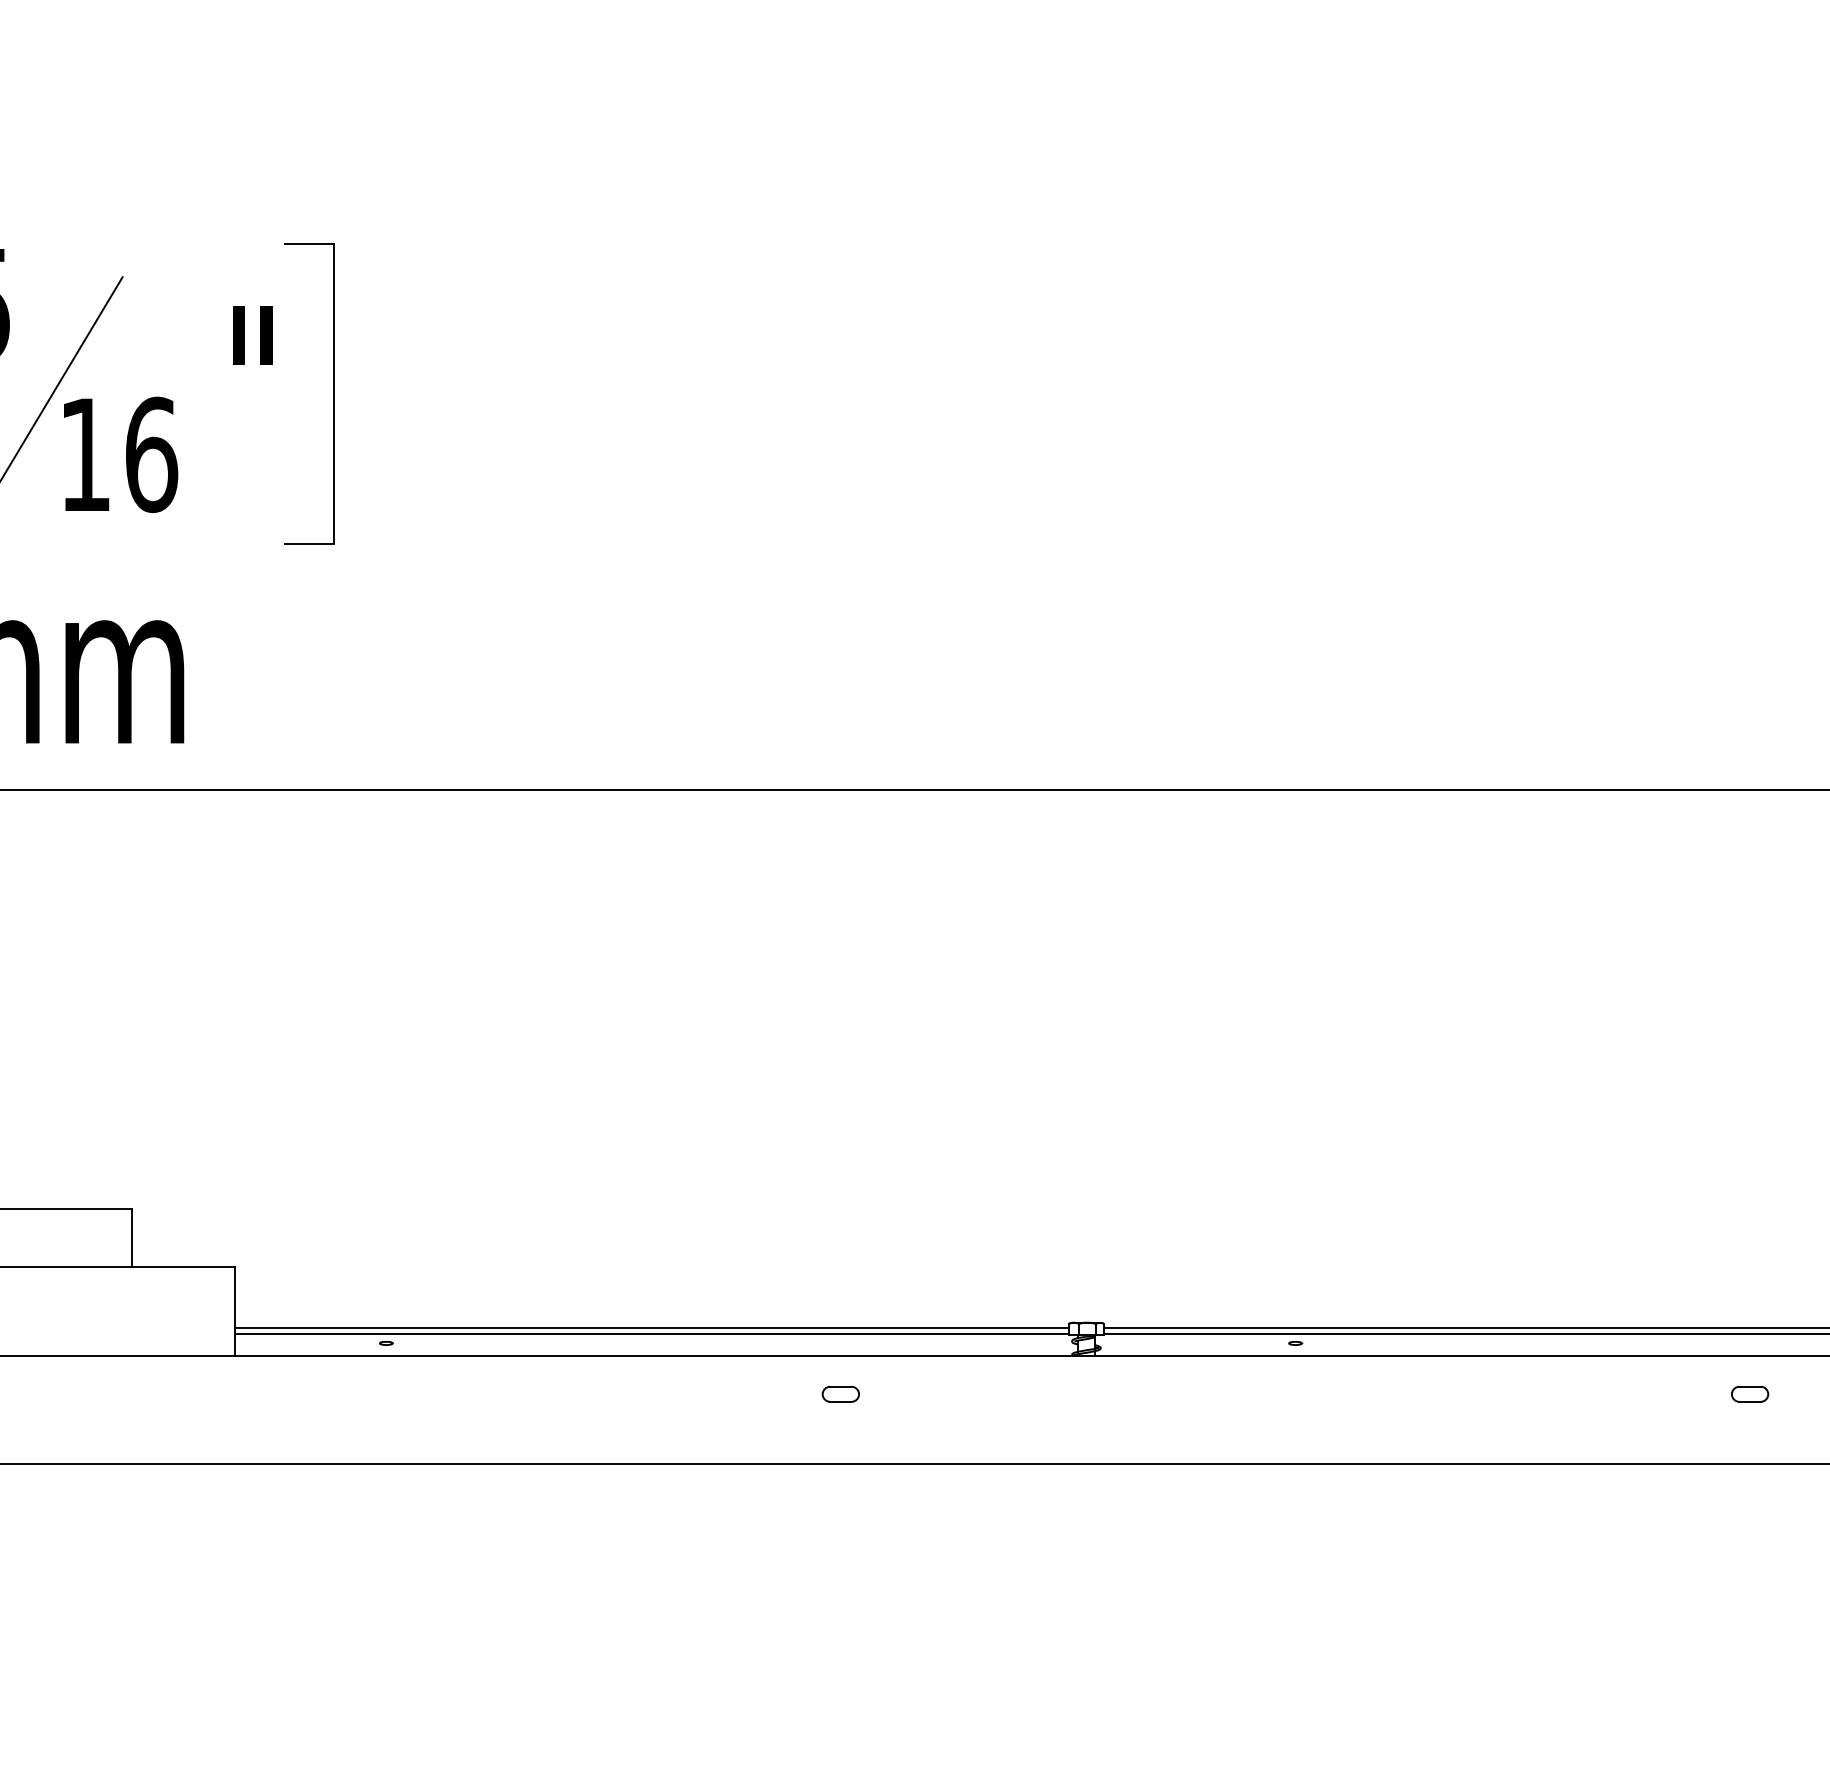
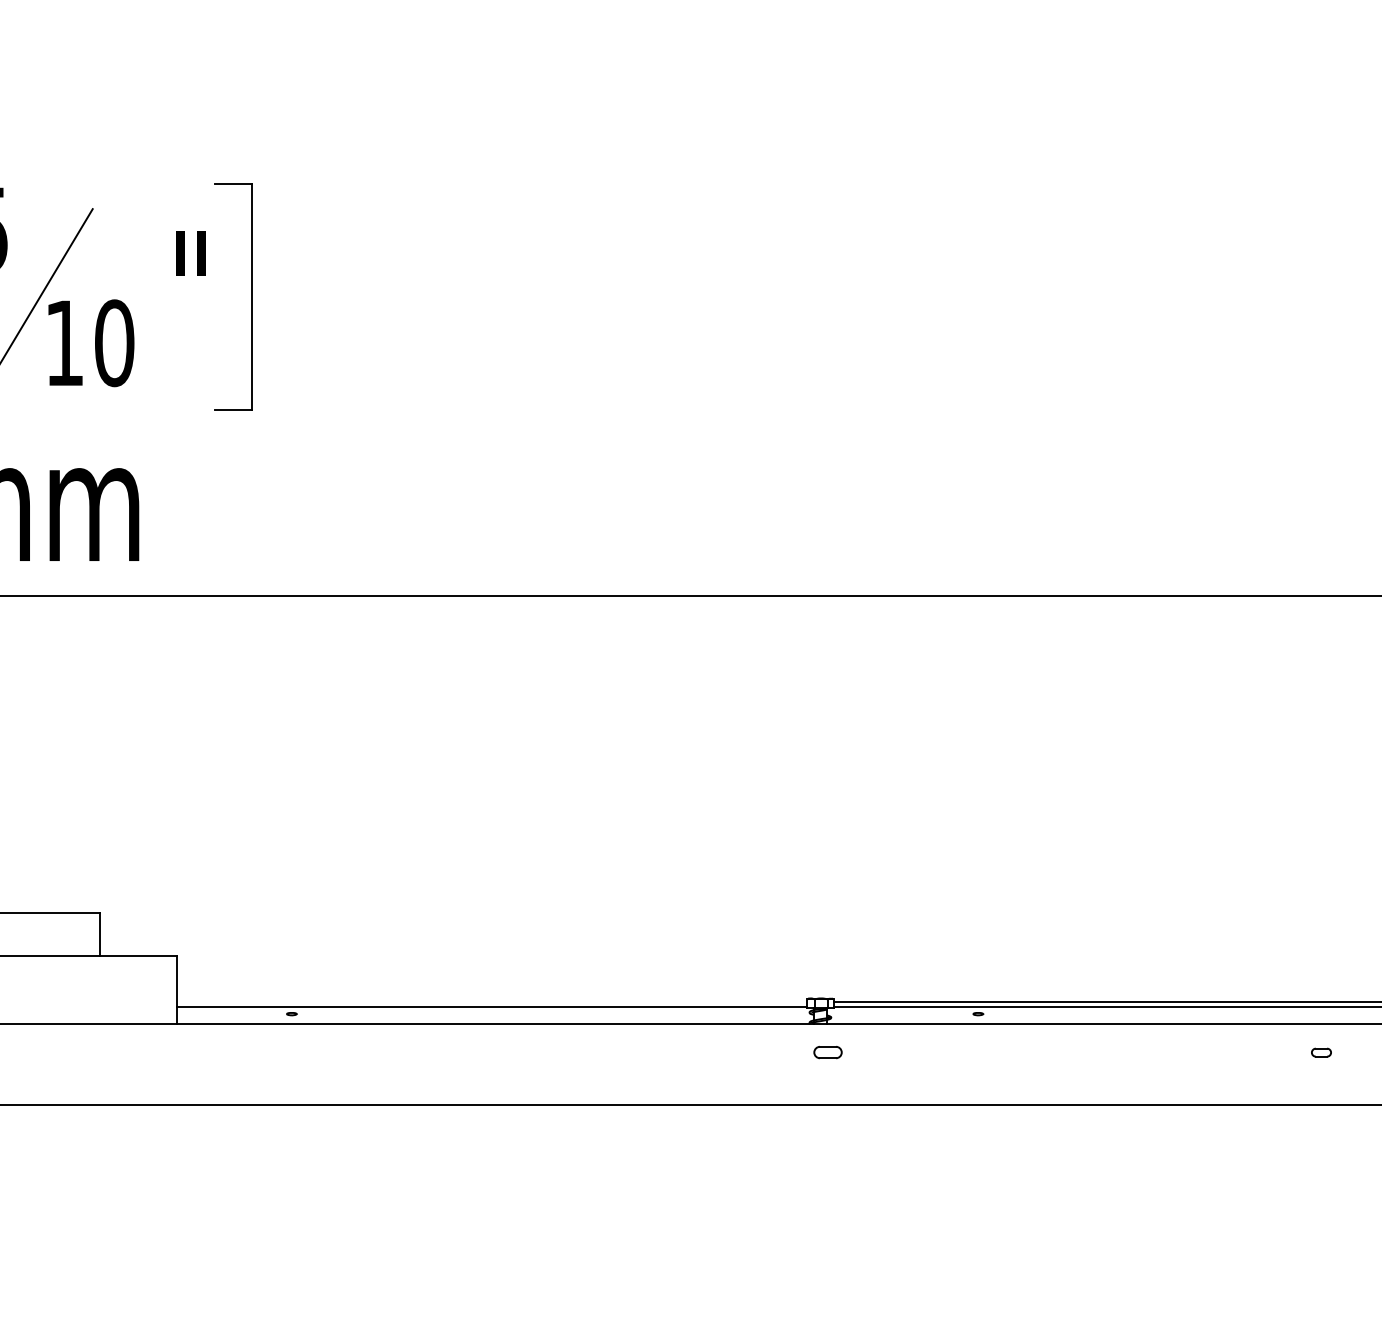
text: (151, 455) -> (114, 343), 16 -> 10
line: (652, 1328) -> (492, 1002), removed
part: (840, 1394) -> (827, 1052), moved
part: (1750, 1394) -> (1321, 1052), size x0.7

